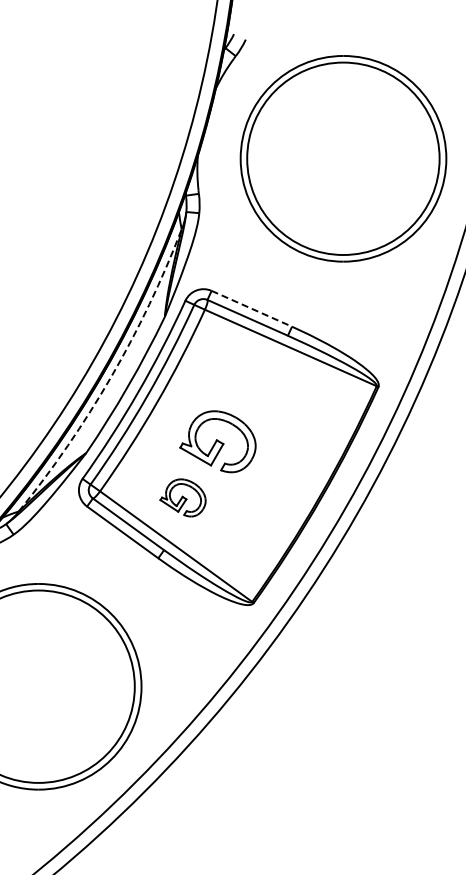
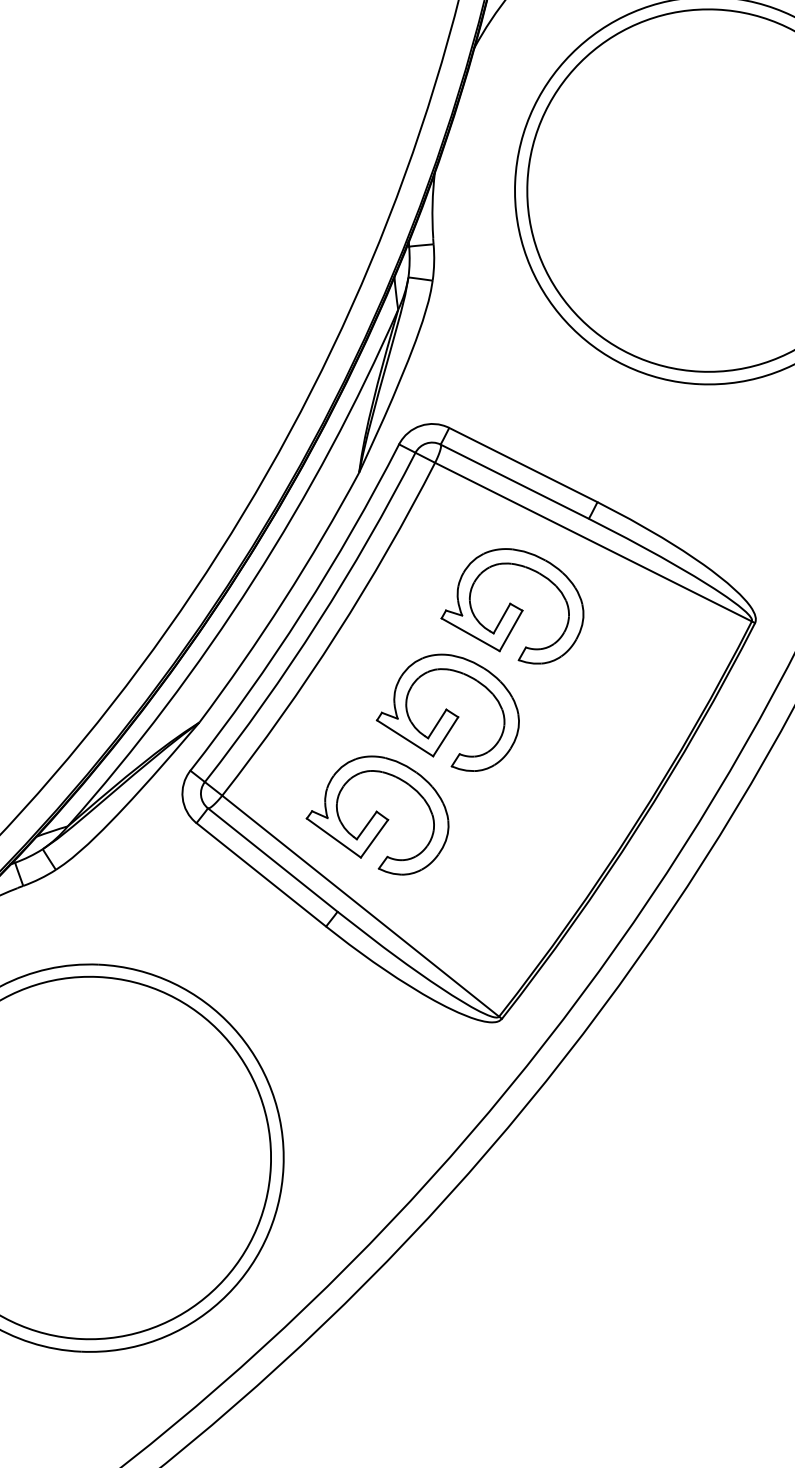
line: (252, 309) -> (524, 466), dashed -> solid
arc: (111, 376) -> (253, 580), dashed -> solid
part: (249, 383) -> (512, 605), added
part: (182, 497) -> (376, 814), size x1.67

